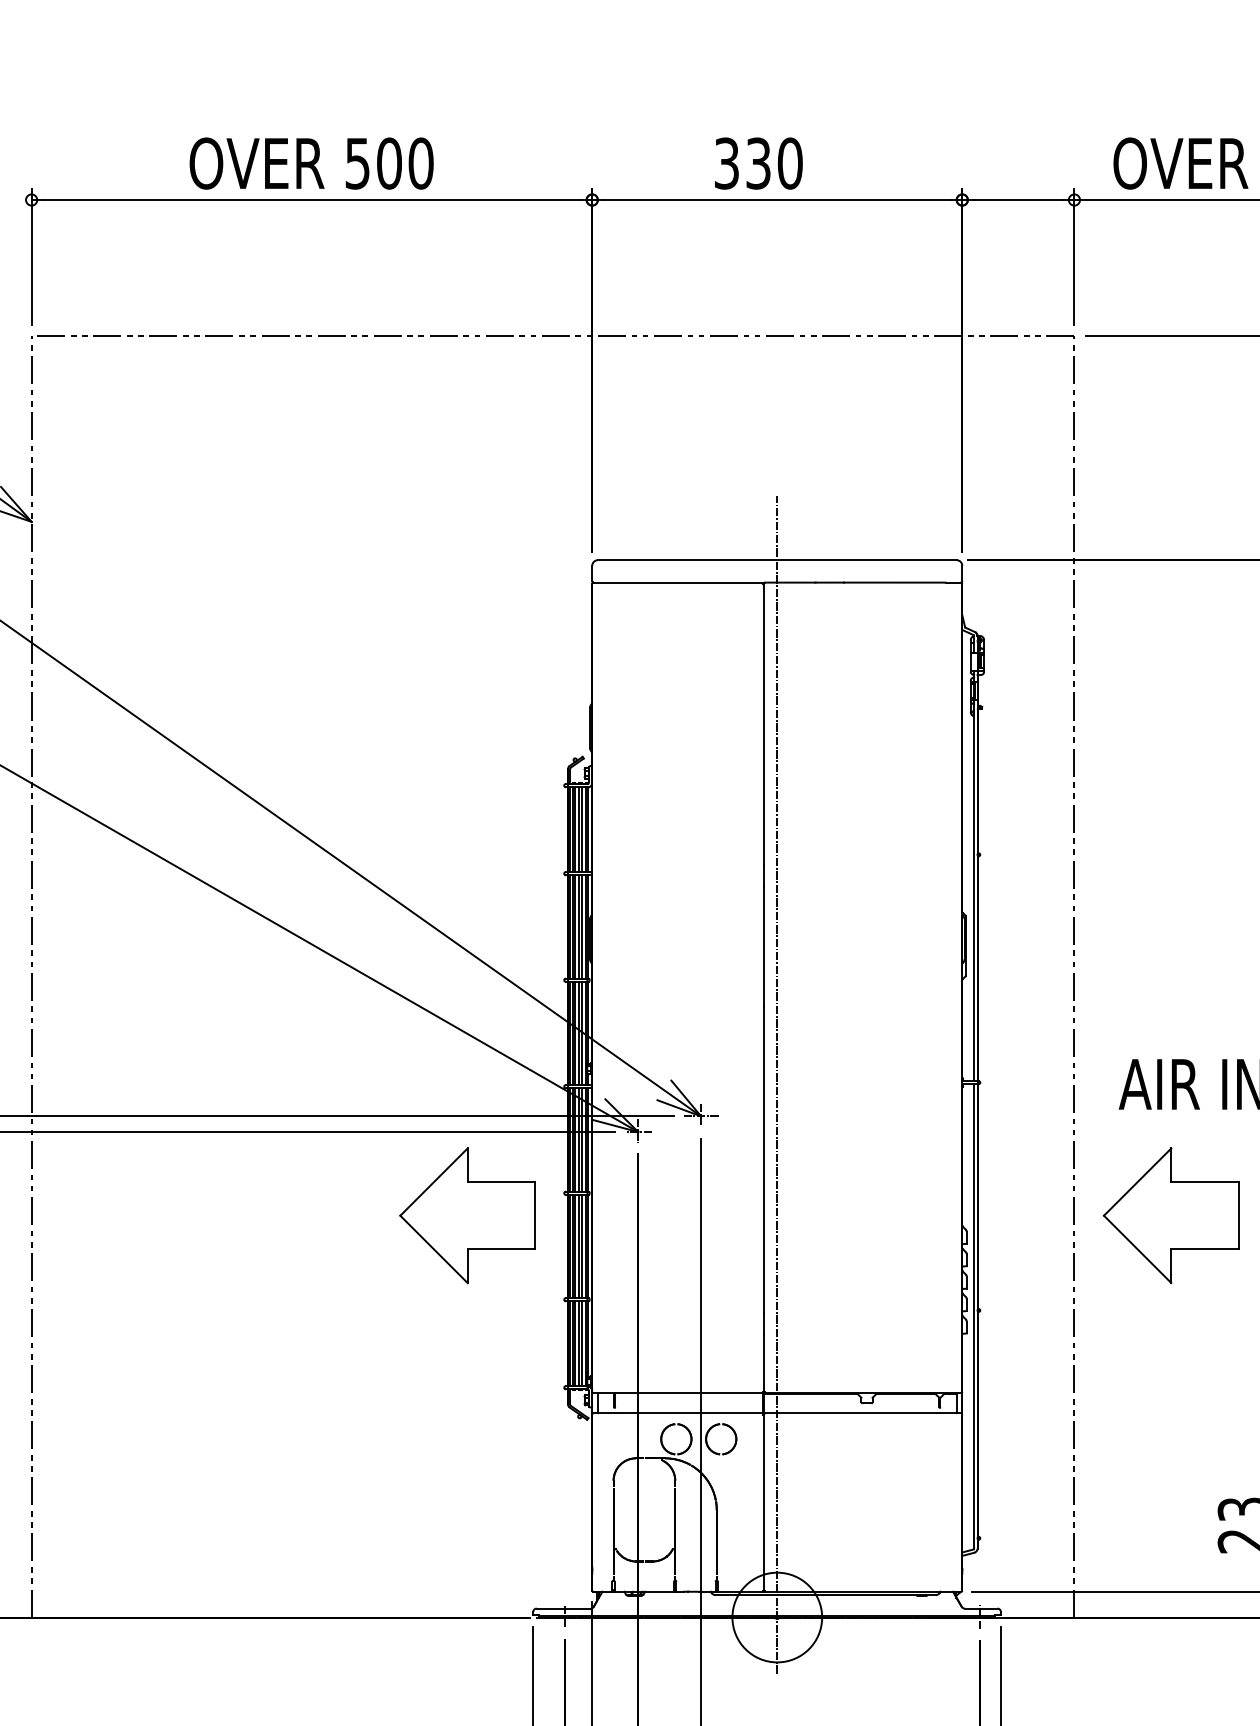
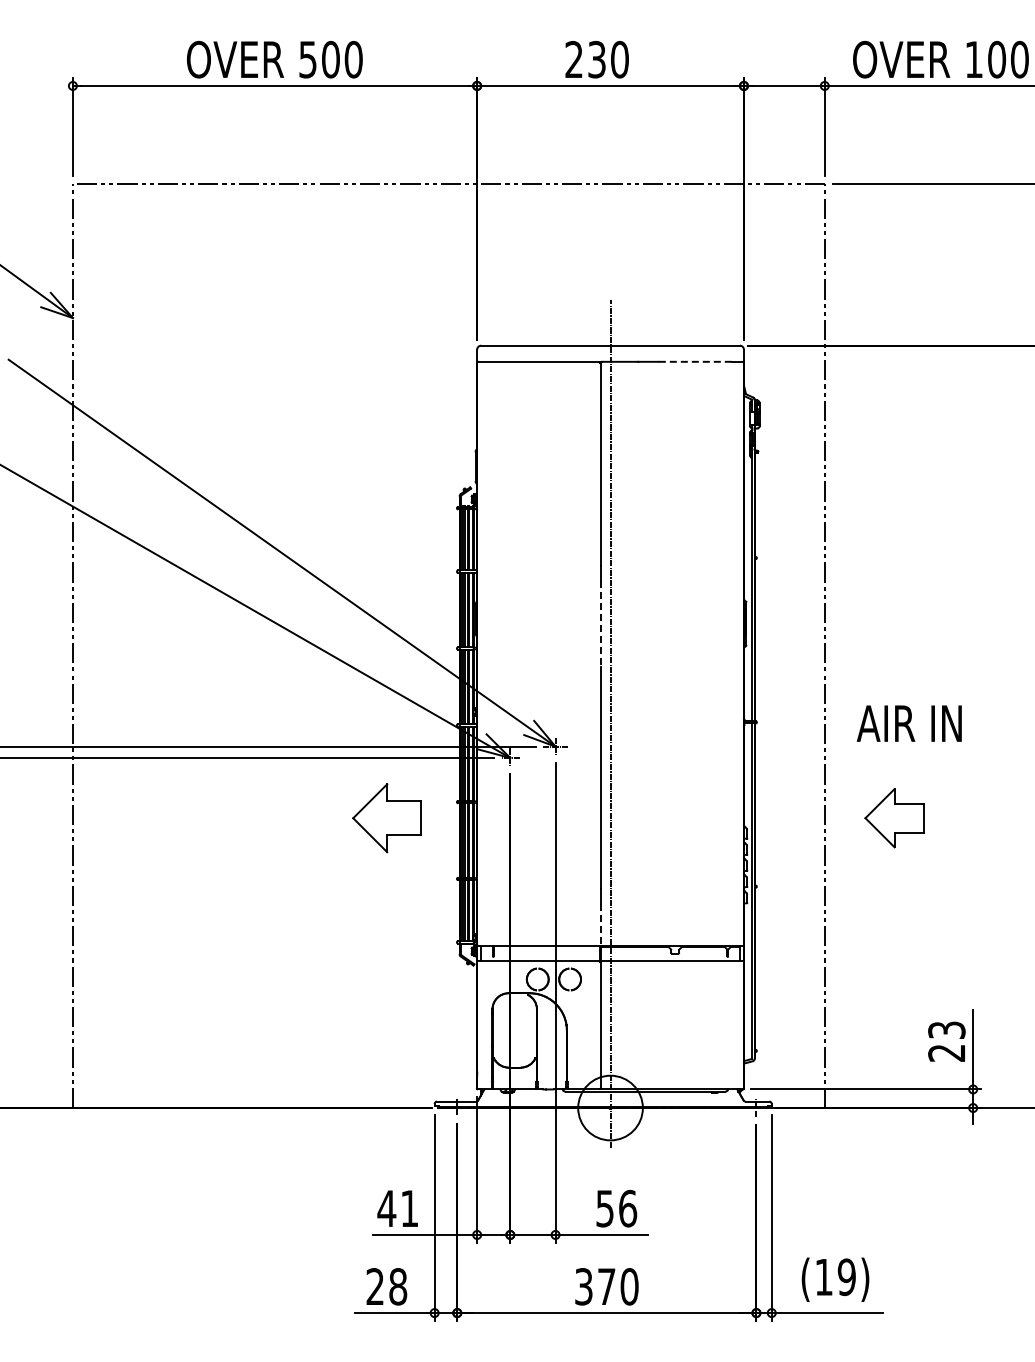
text: (725, 163) -> (573, 59), 330 -> 230
line: (895, 582) -> (695, 361), solid -> dashed
line: (764, 946) -> (601, 624), solid -> dashed
part: (466, 1214) -> (386, 817), size x0.7
part: (1171, 1214) -> (894, 817), size x0.6
line: (764, 1362) -> (601, 924), solid -> dashed

